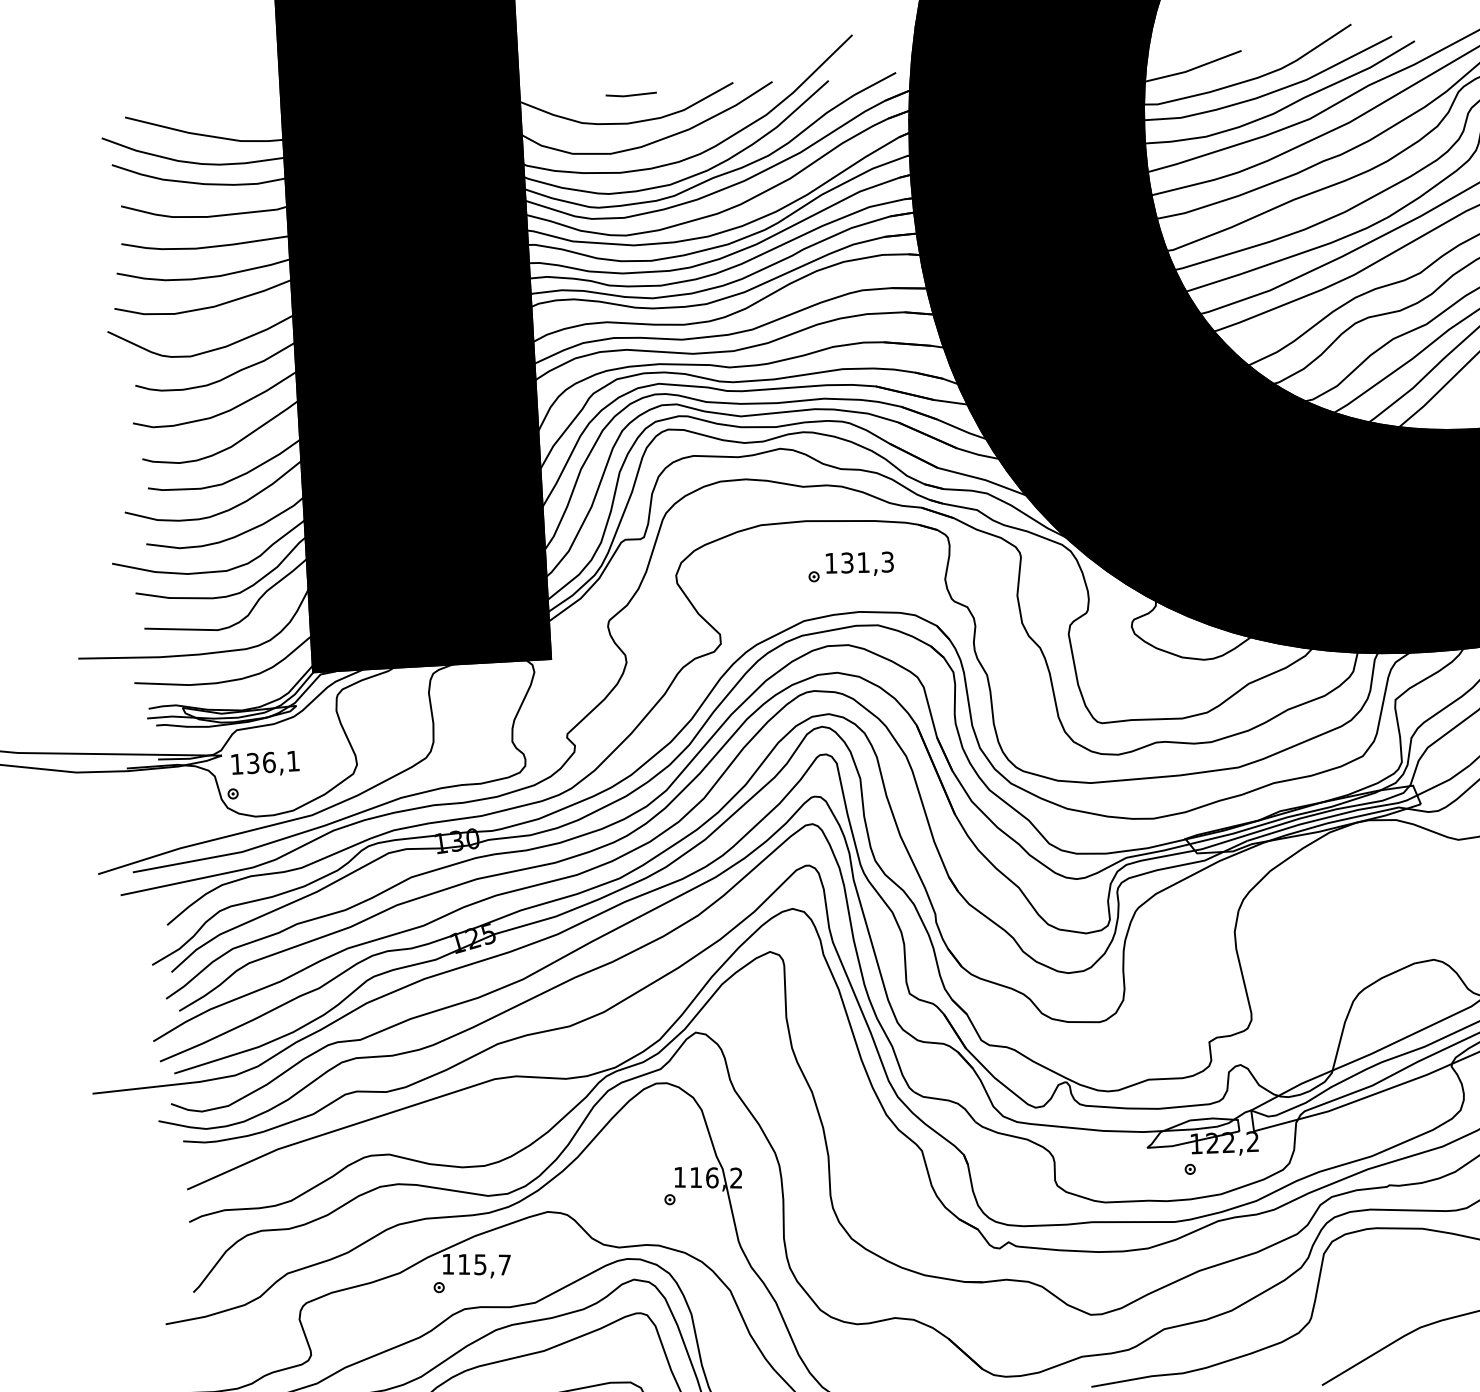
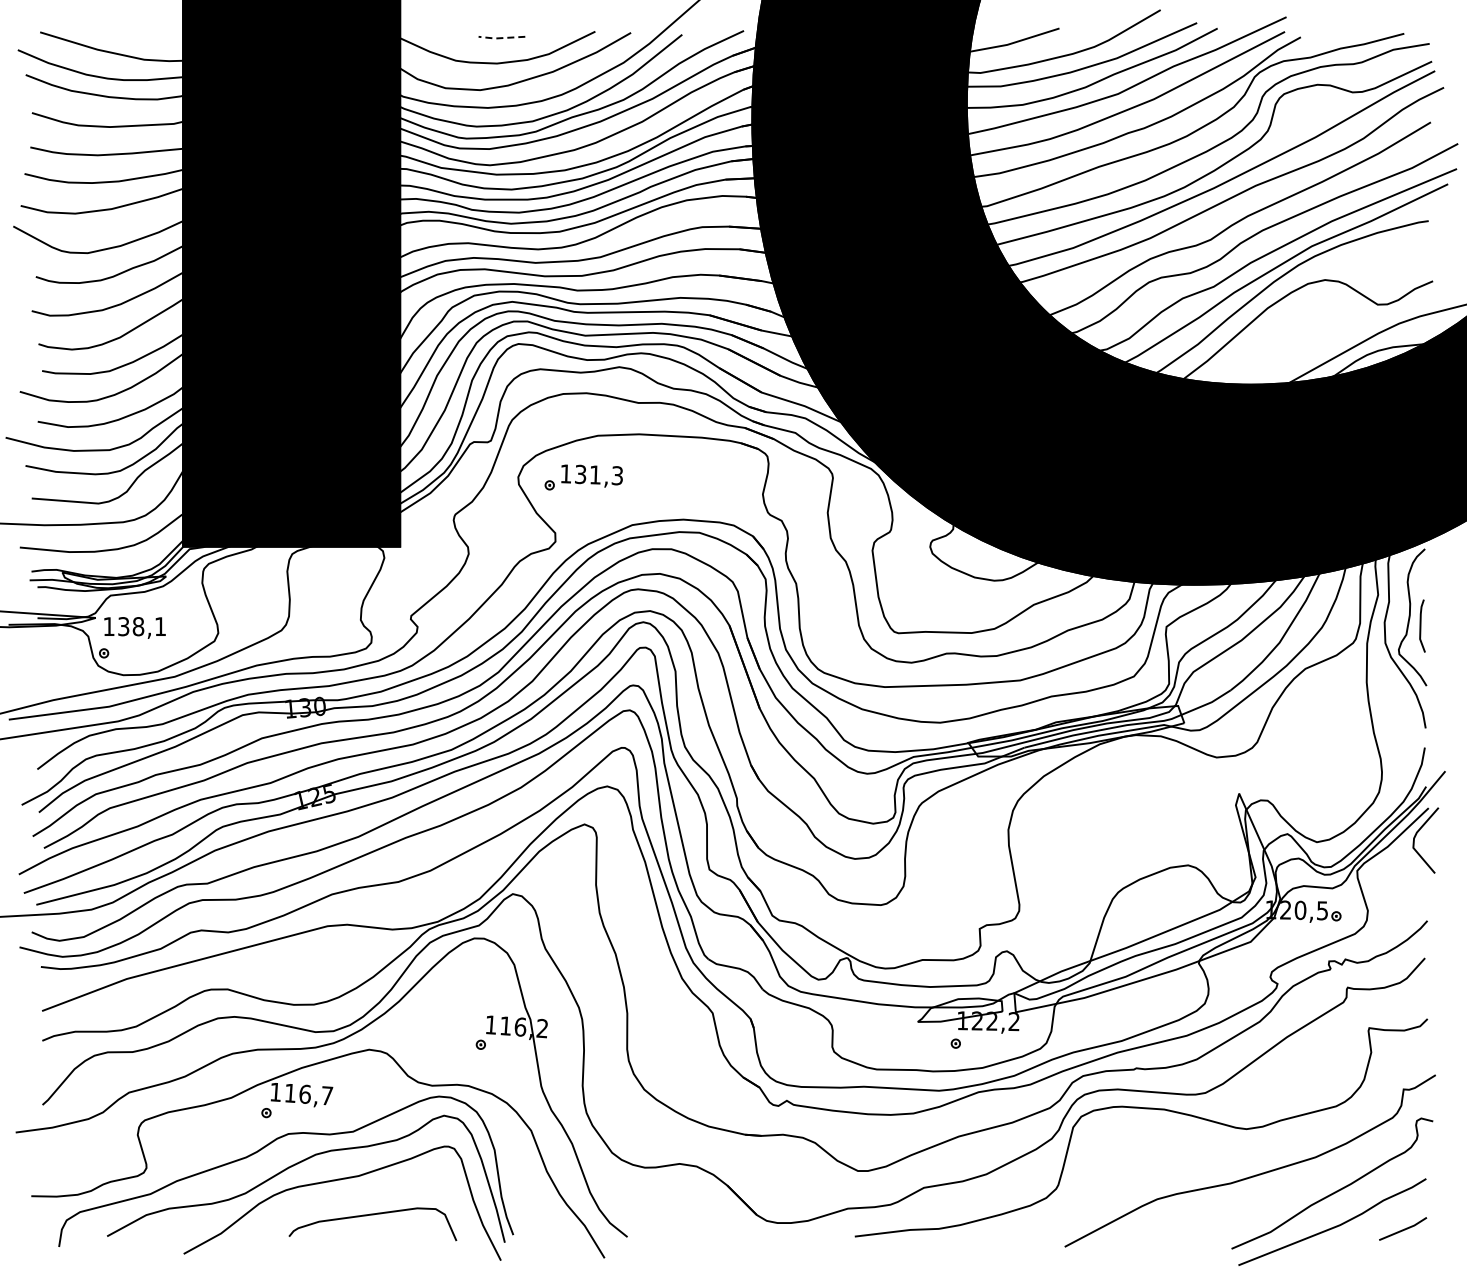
line: (629, 96) -> (500, 38), solid -> dashed
part: (850, 566) -> (583, 477), moved
text: (269, 762) -> (138, 626), 136,1 -> 138,1
text: (479, 1263) -> (304, 1093), 115,7 -> 116,7

